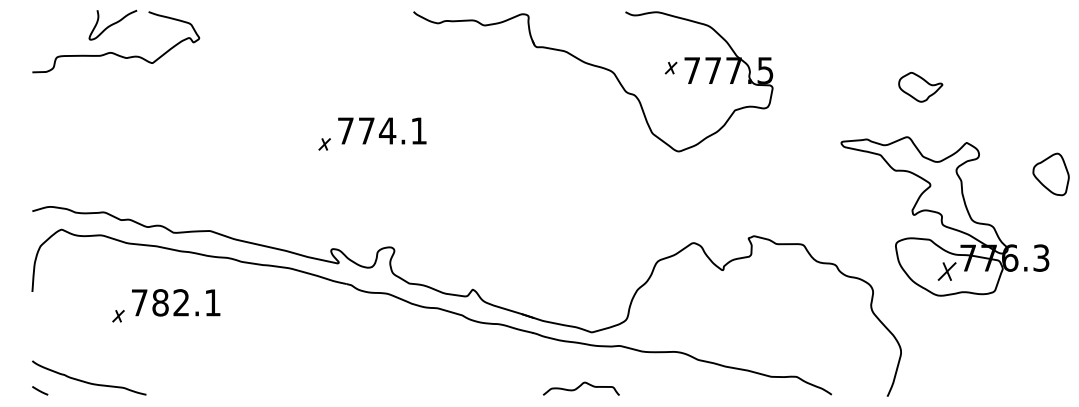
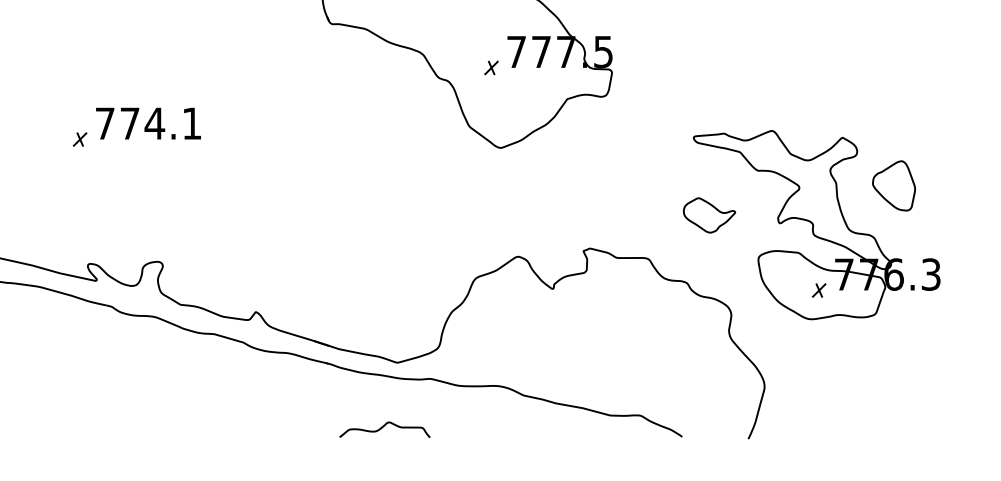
part: (670, 67) -> (490, 67), moved
part: (920, 87) -> (709, 215), moved
part: (1050, 174) -> (893, 185), moved
part: (946, 271) -> (818, 290), size x0.62

